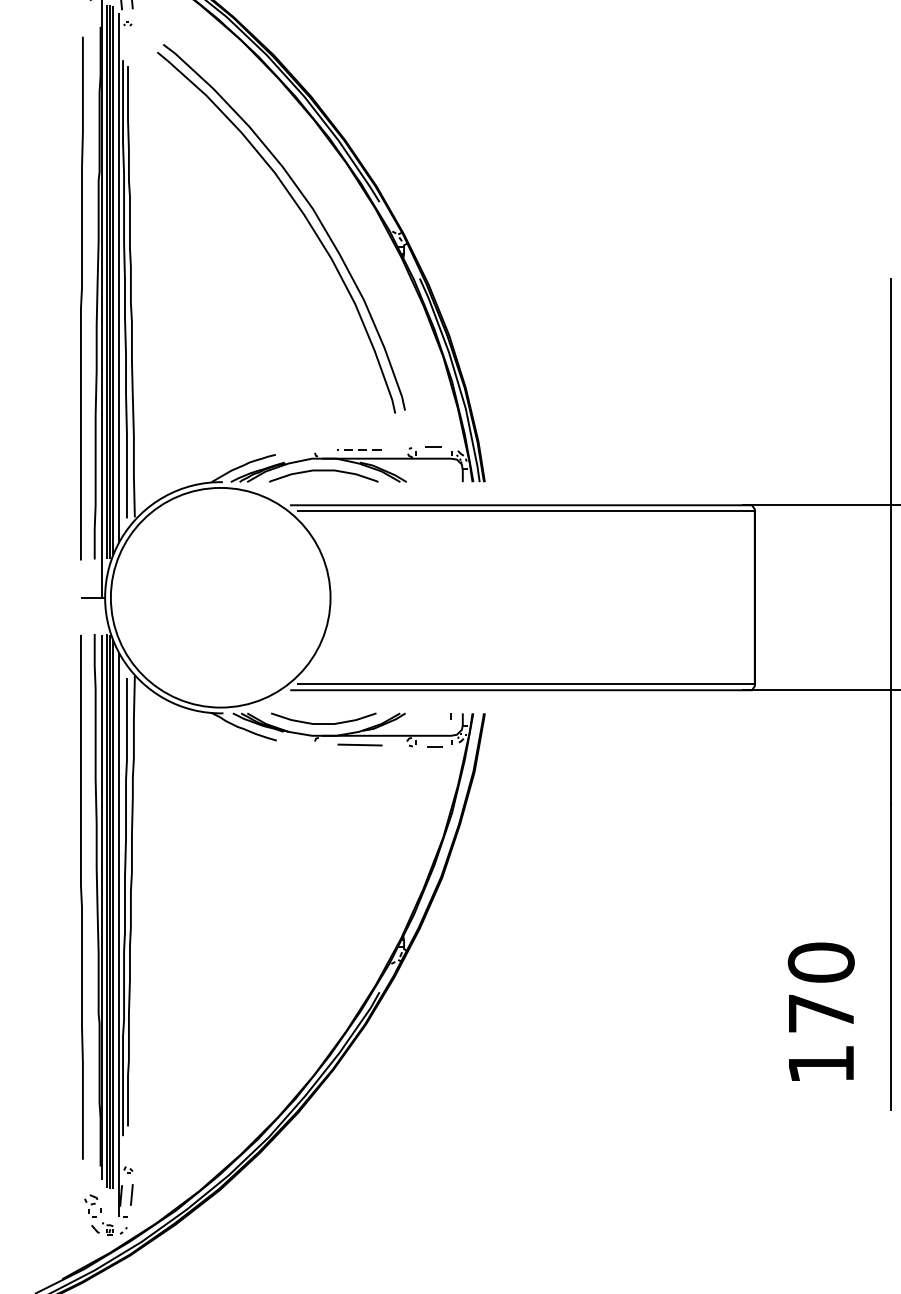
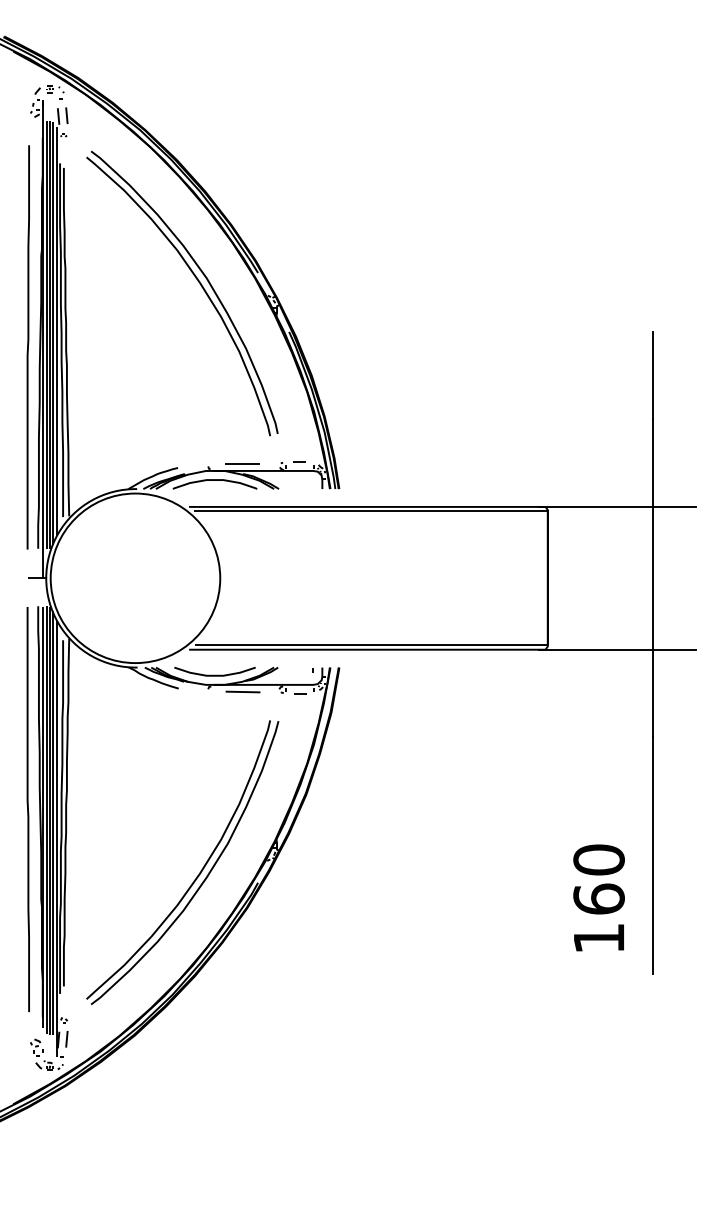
line: (358, 450) -> (241, 464), dashed -> solid
part: (304, 976) -> (200, 870), added
text: (820, 1012) -> (598, 898), 170 -> 160

